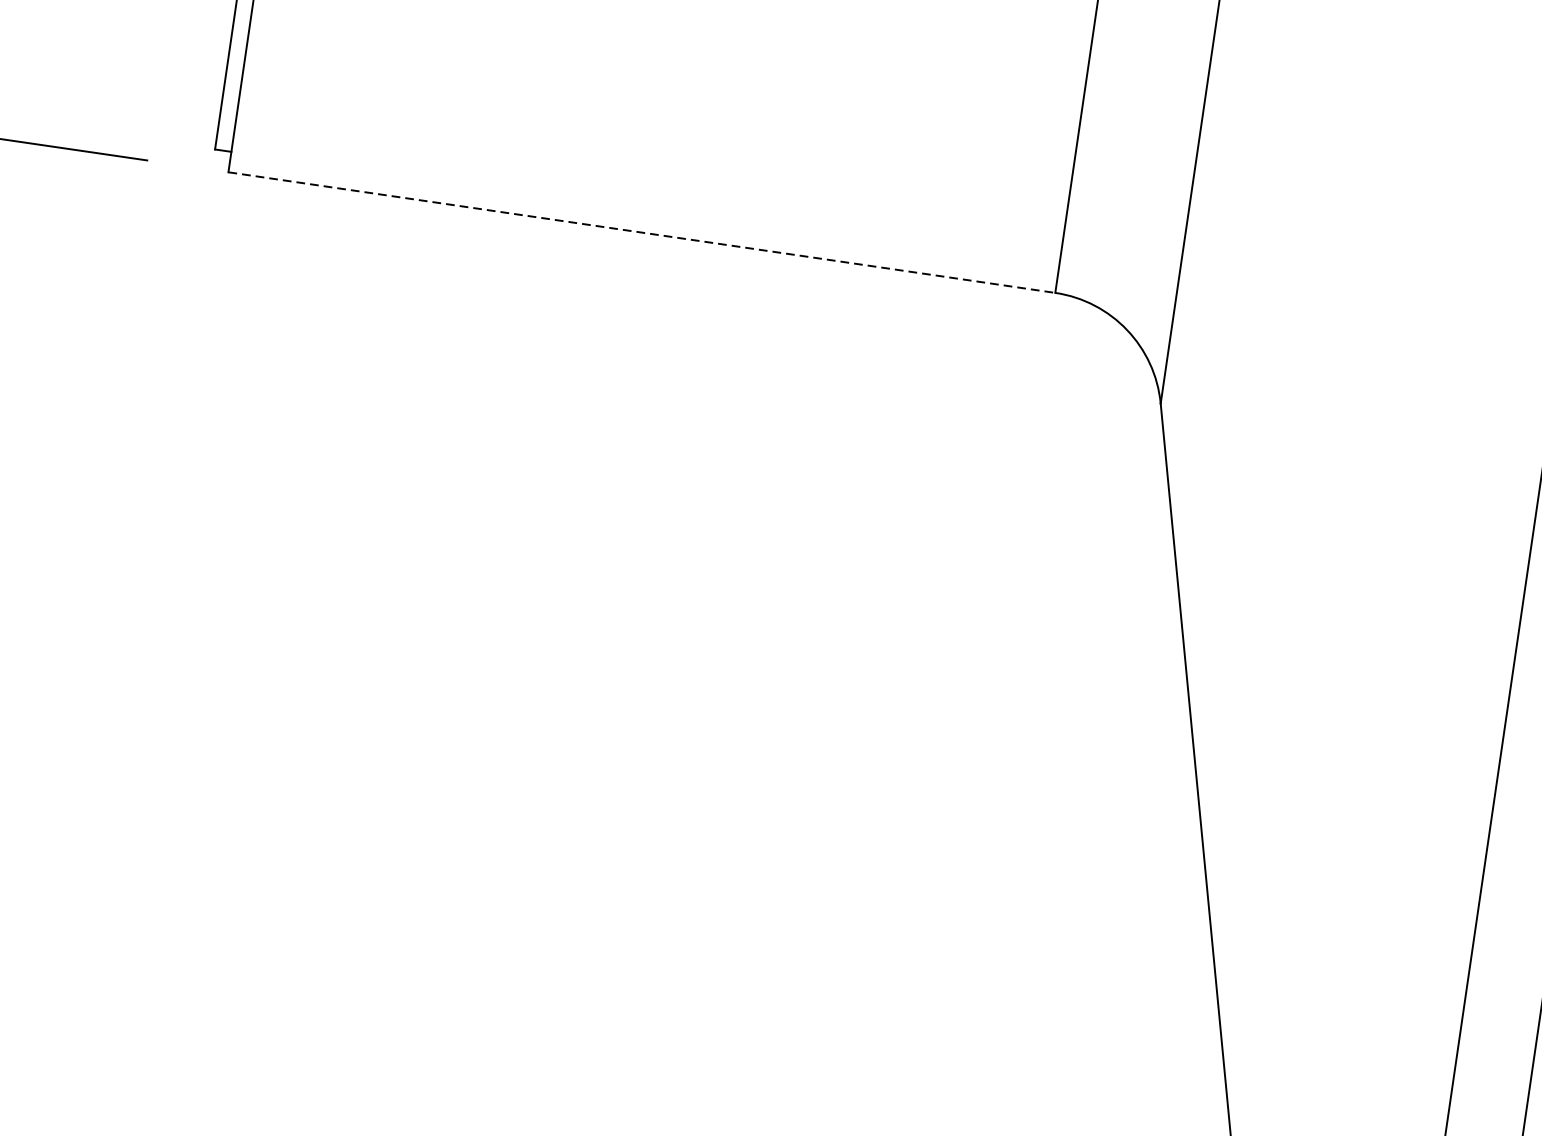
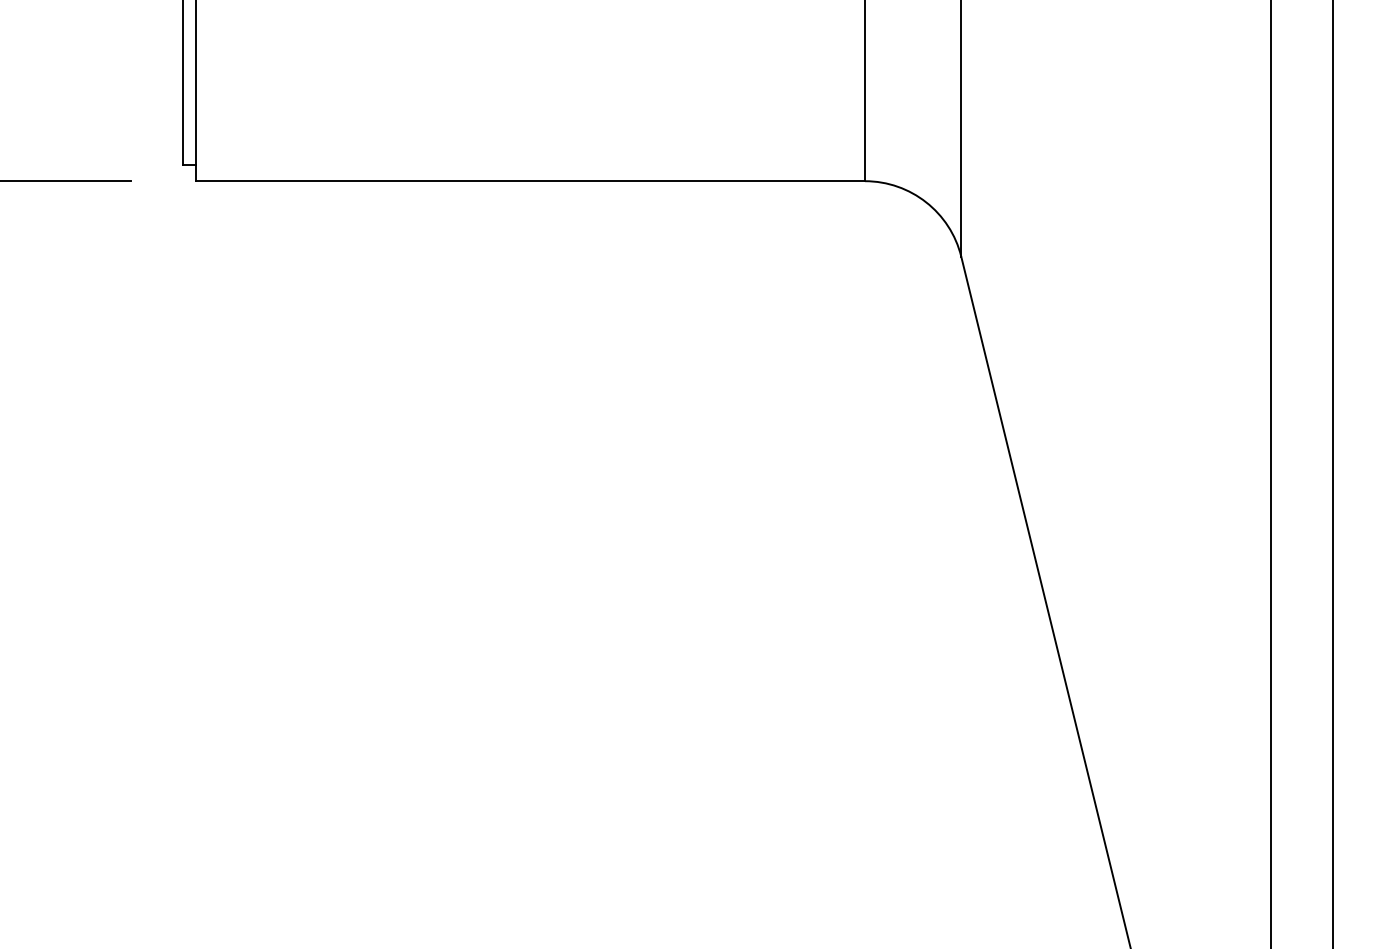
line: (642, 233) -> (531, 181), dashed -> solid

